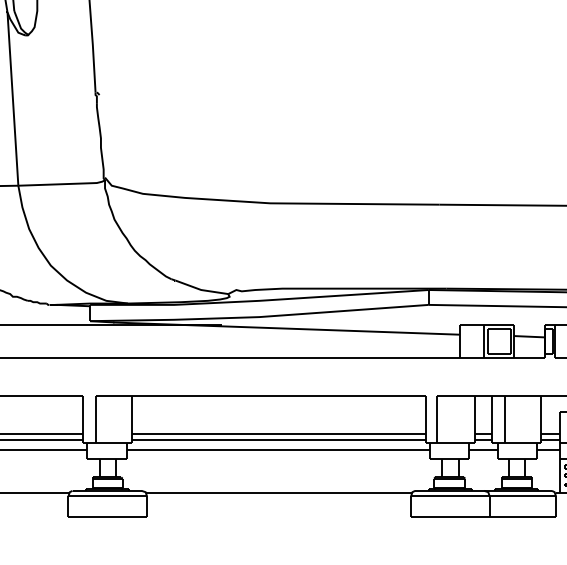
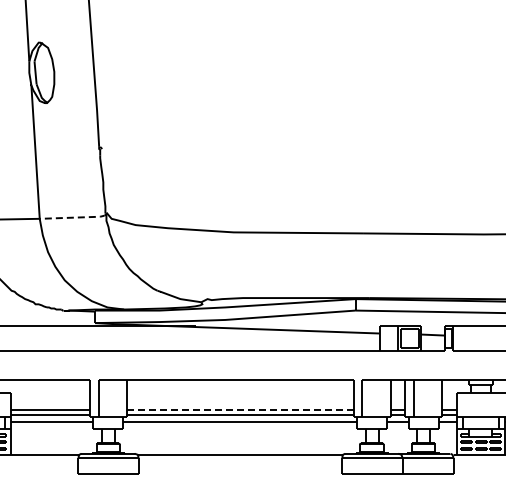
line: (63, 183) -> (74, 217), solid -> dashed
line: (279, 433) -> (240, 409), solid -> dashed

